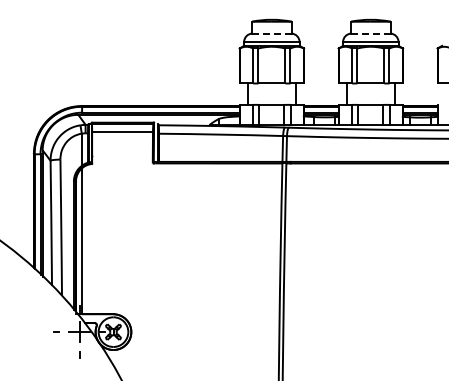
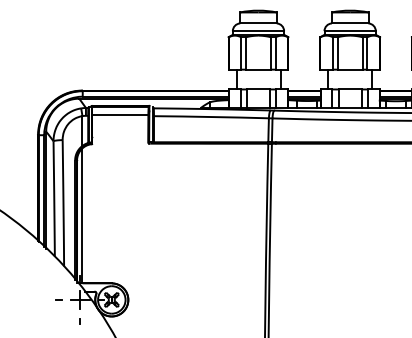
line: (271, 33) -> (258, 23), dashed -> solid
line: (370, 33) -> (349, 23), dashed -> solid

